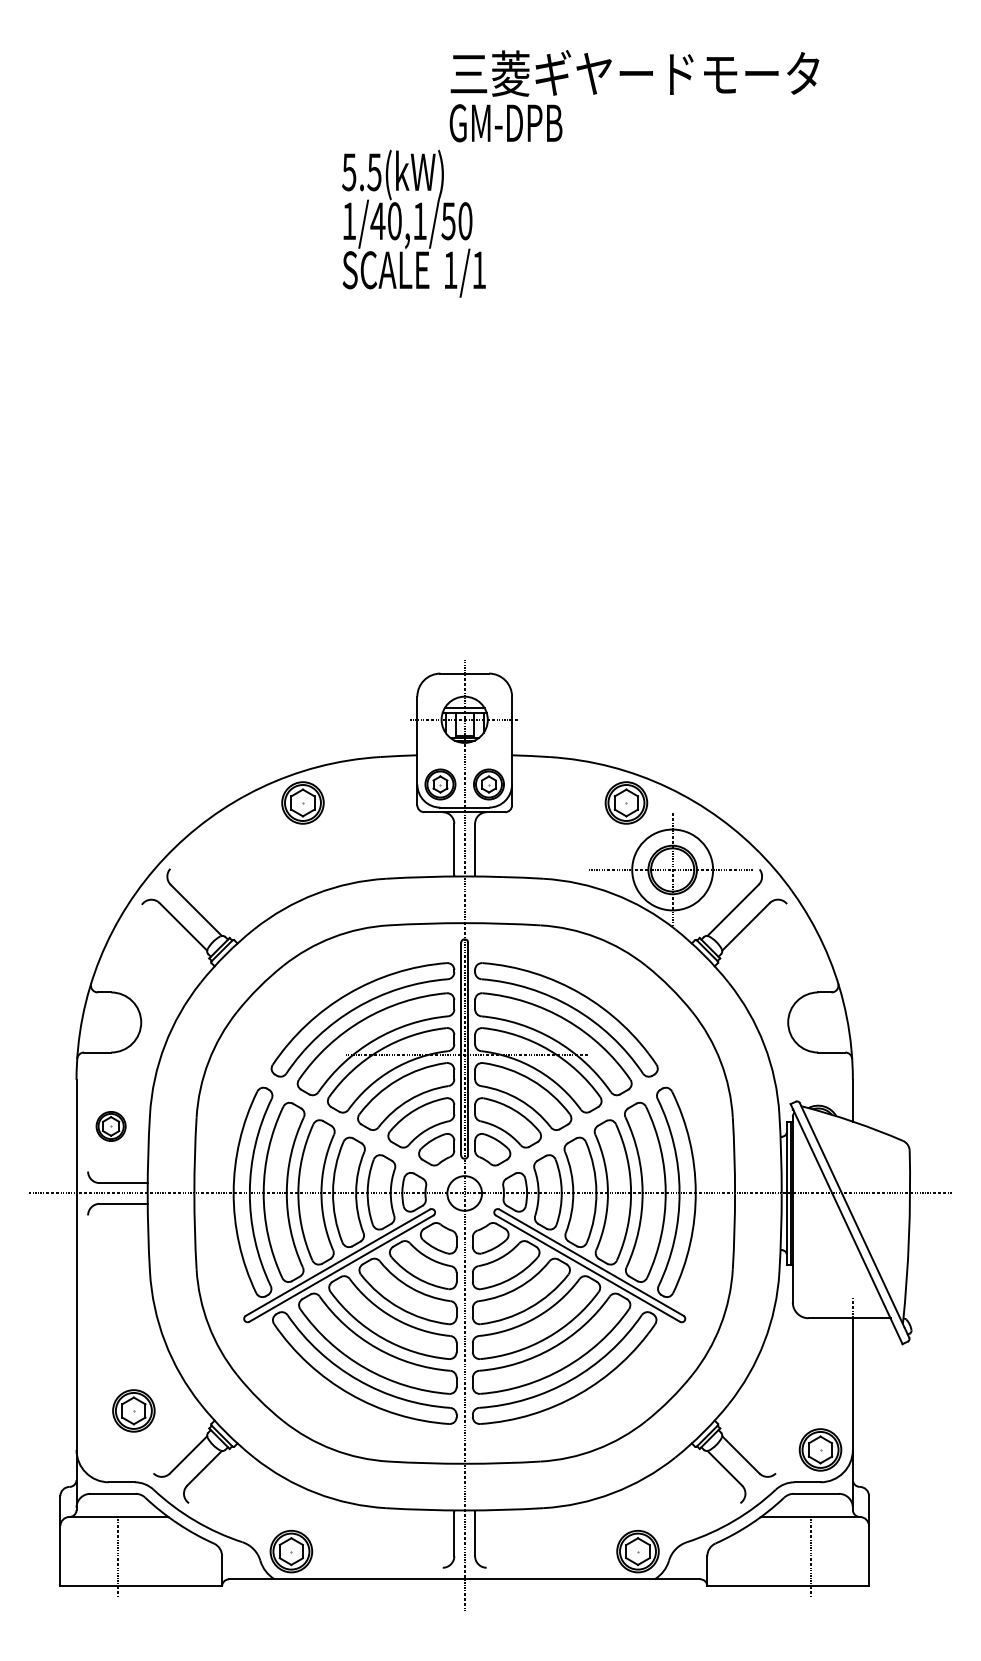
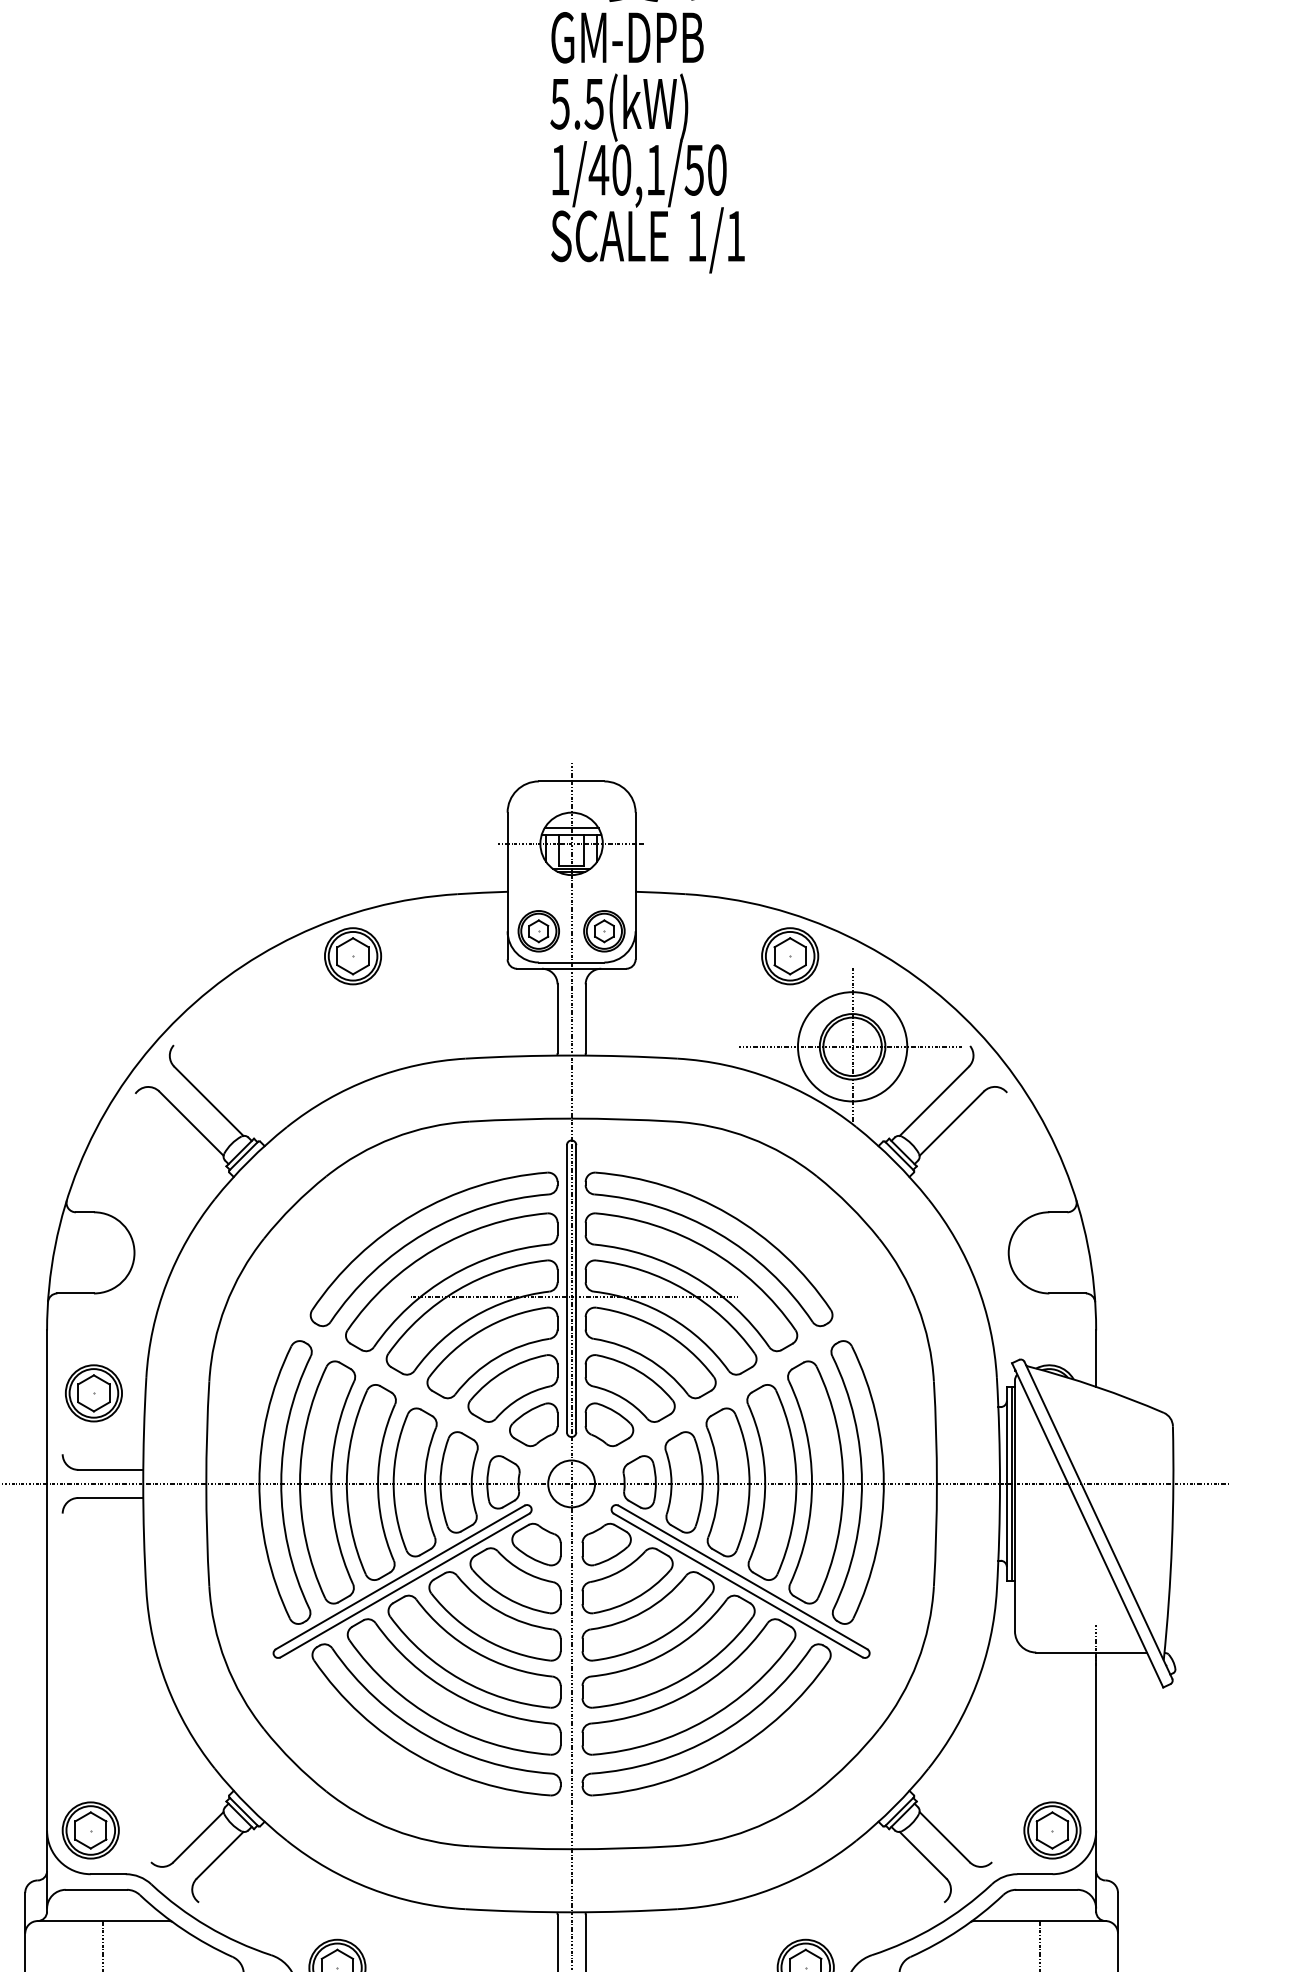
text: (413, 223) -> (647, 173), moved
part: (110, 1126) -> (92, 1393), size x1.43
part: (133, 1410) -> (90, 1829), moved

